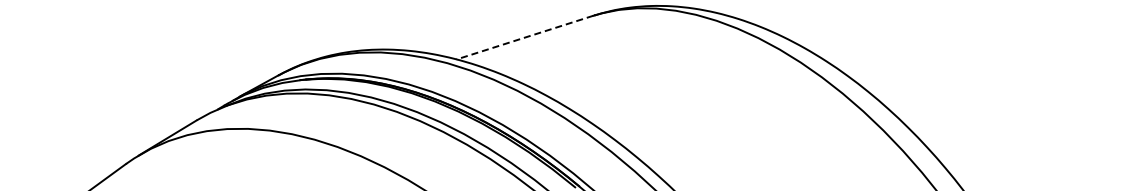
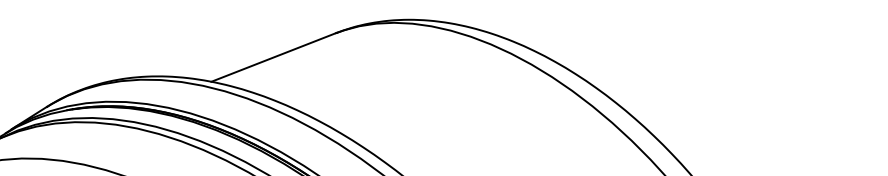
line: (525, 37) -> (274, 57), dashed -> solid

